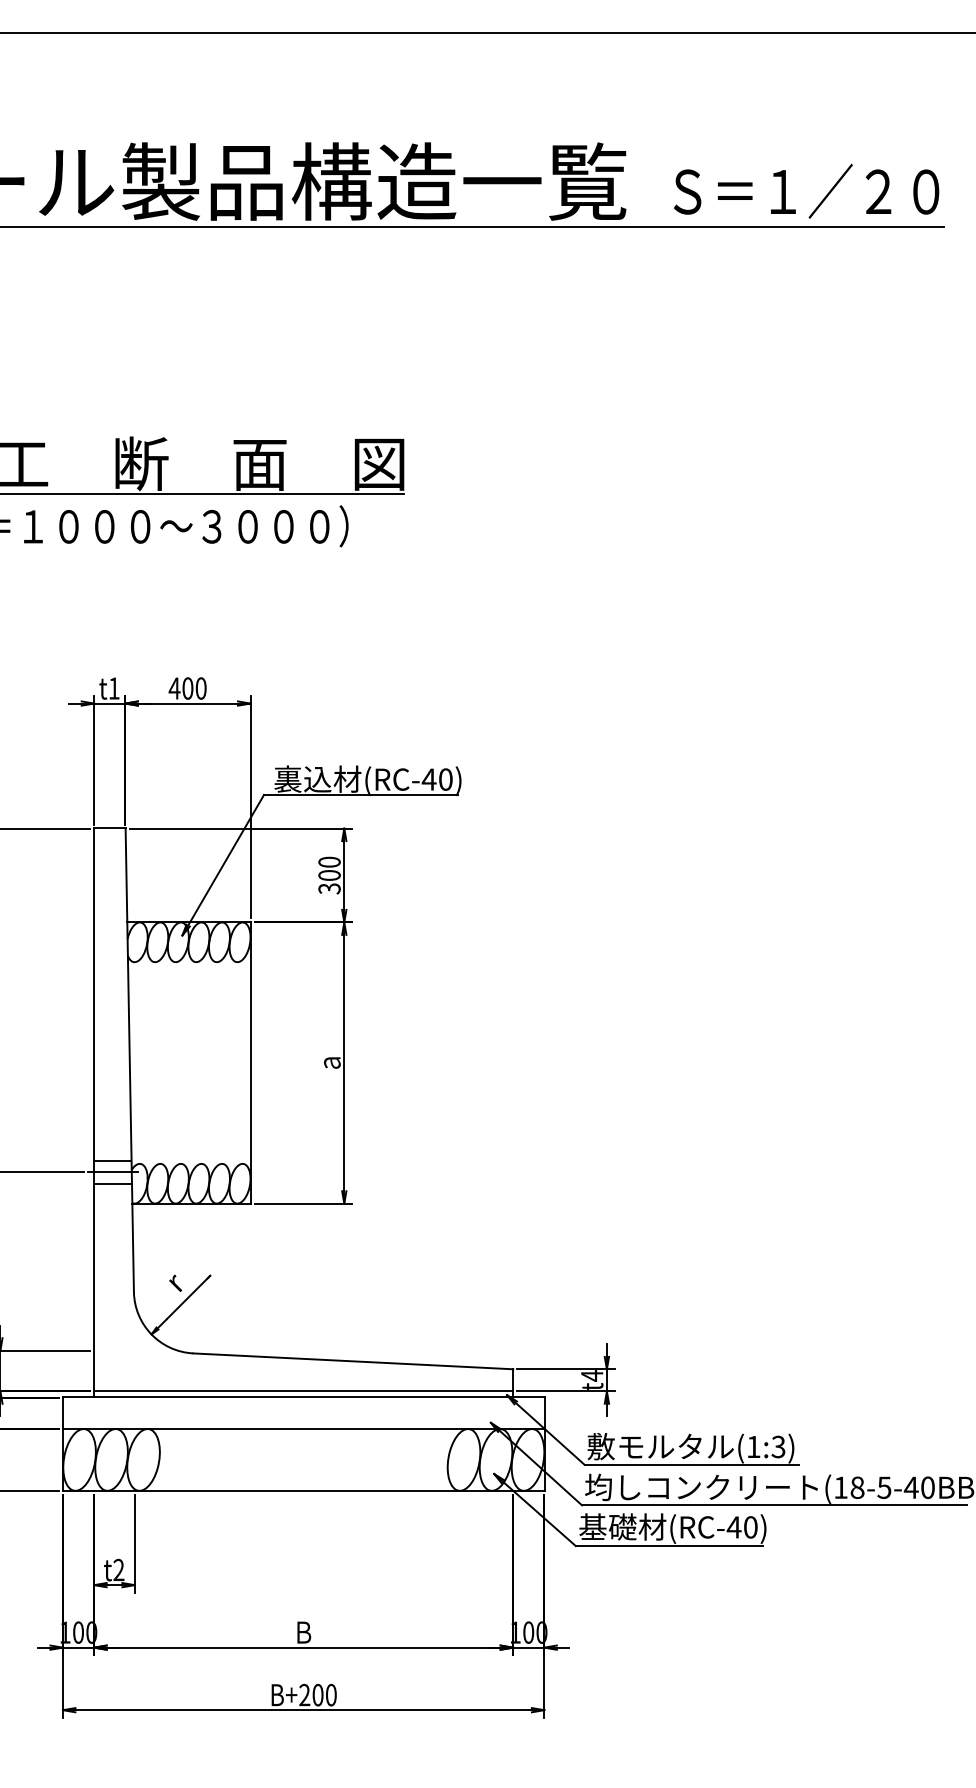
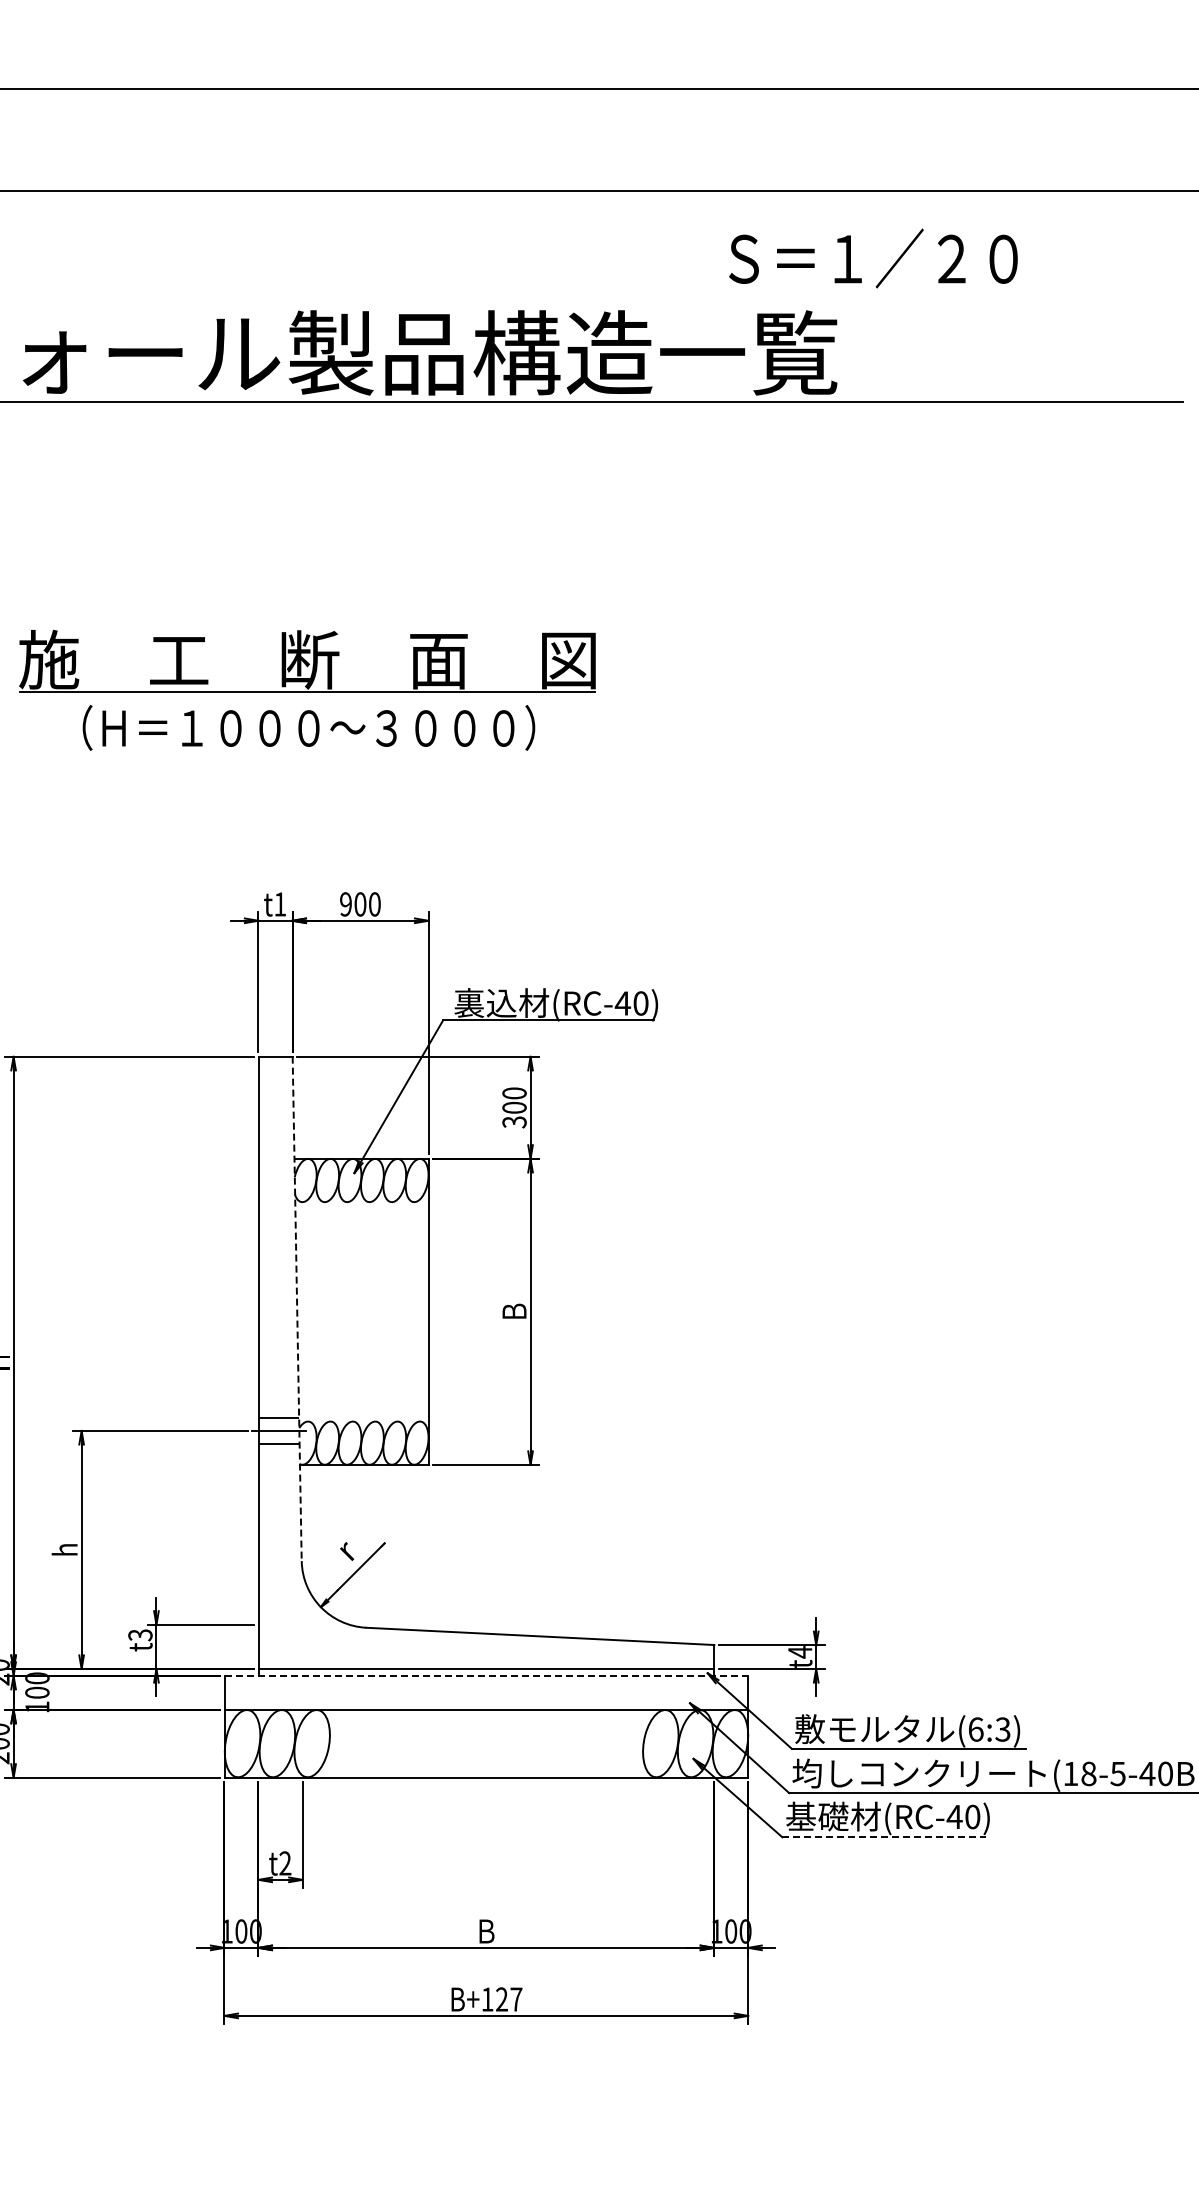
text: (806, 191) -> (873, 258), moved
text: (174, 688) -> (345, 904), 400 -> 900
line: (130, 1060) -> (297, 1309), solid -> dashed
text: (329, 1061) -> (514, 1310), ａ -> Ｂ
line: (303, 1397) -> (486, 1675), solid -> dashed
text: (754, 1446) -> (976, 1729), (1:3) -> (6:3)
line: (669, 1546) -> (884, 1837), solid -> dashed
text: (317, 1695) -> (501, 1999), B+200 -> B+127

